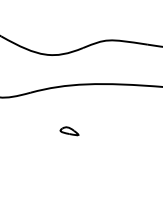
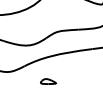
part: (68, 129) -> (47, 80), size x1.6

